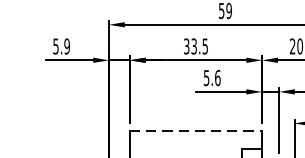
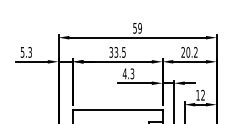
text: (67, 46) -> (30, 52), 5.9 -> 5.3
text: (212, 77) -> (128, 73), 5.6 -> 4.3
line: (195, 132) -> (117, 110), dashed -> solid

